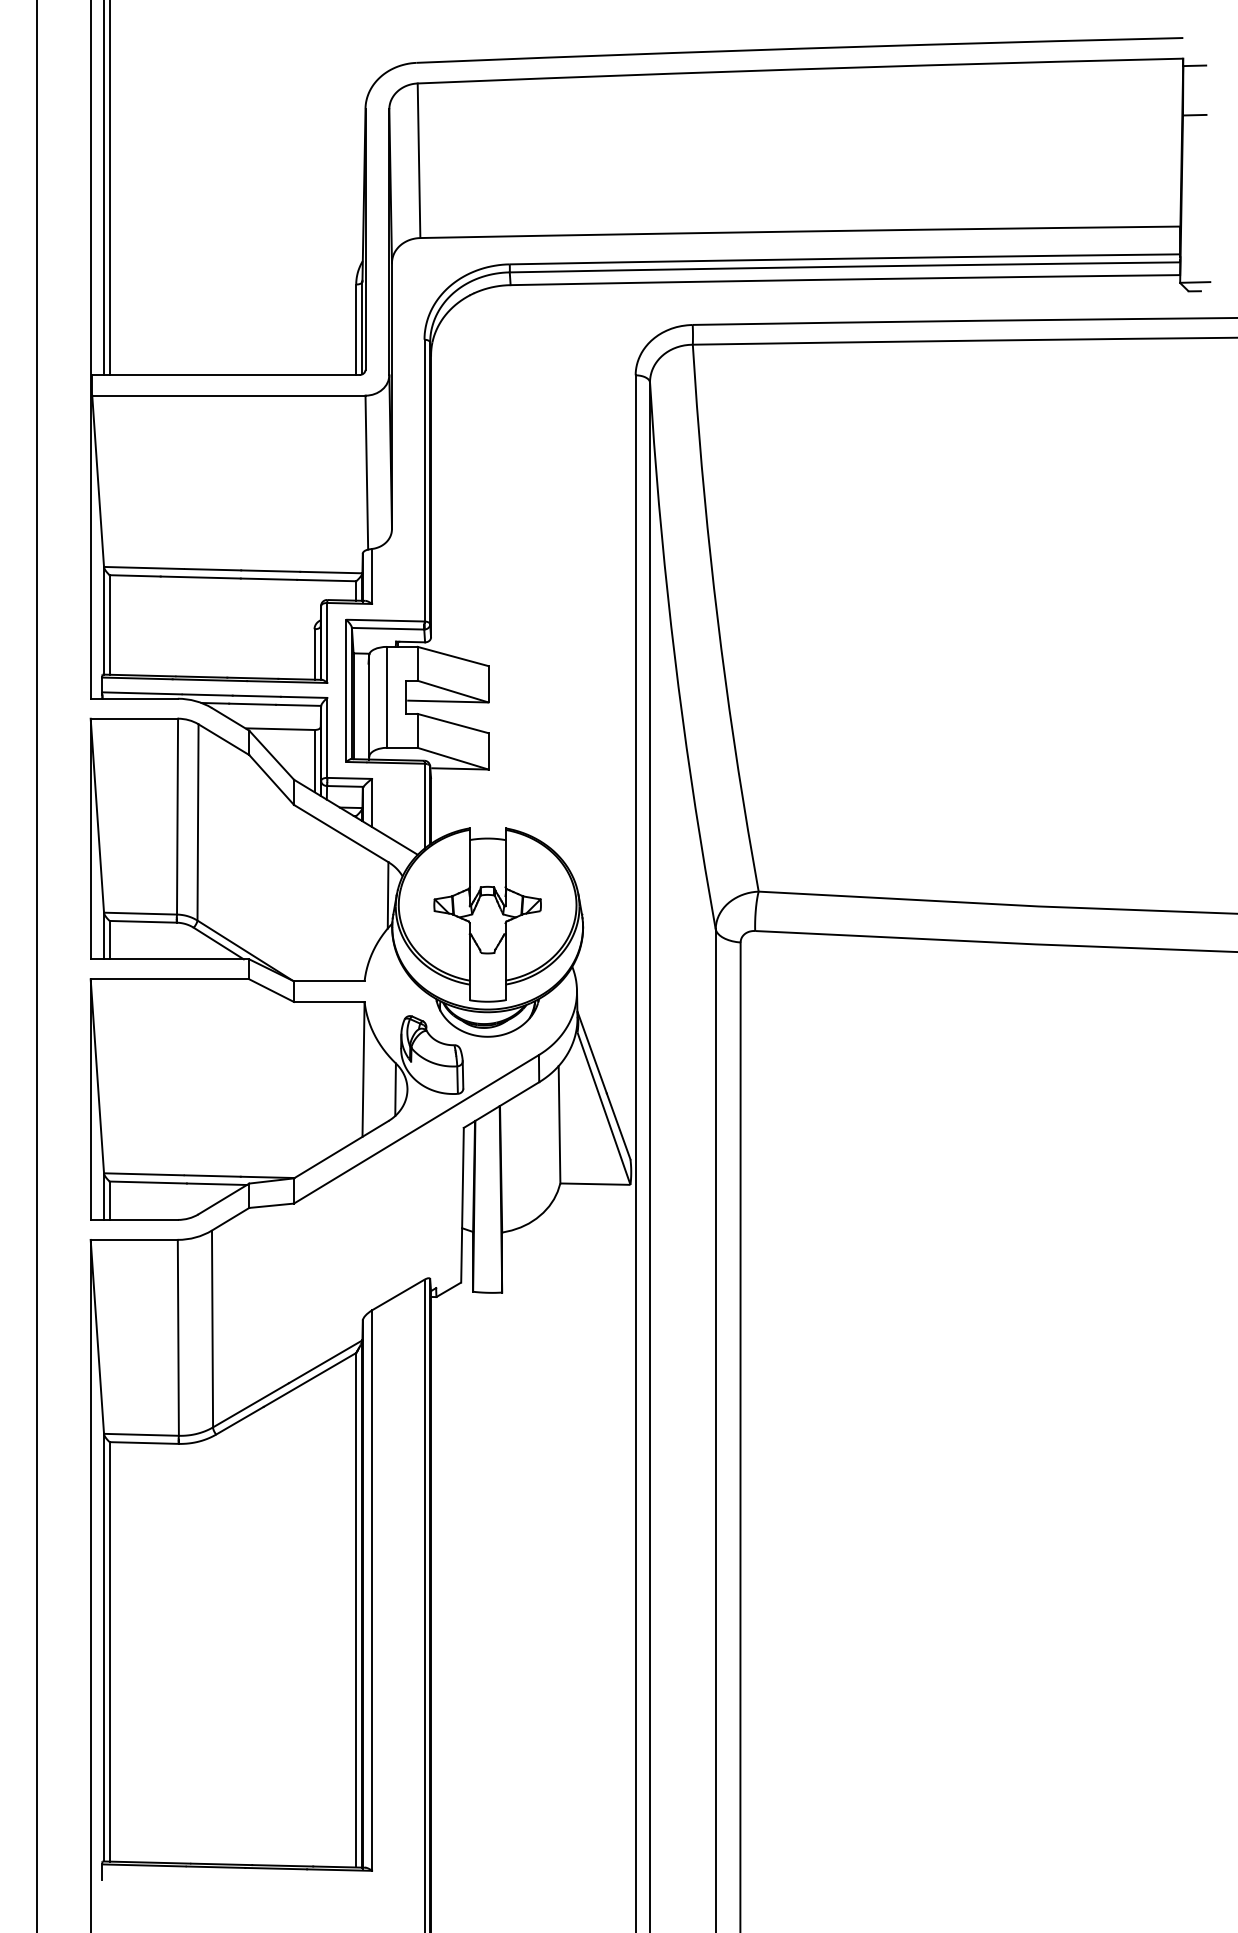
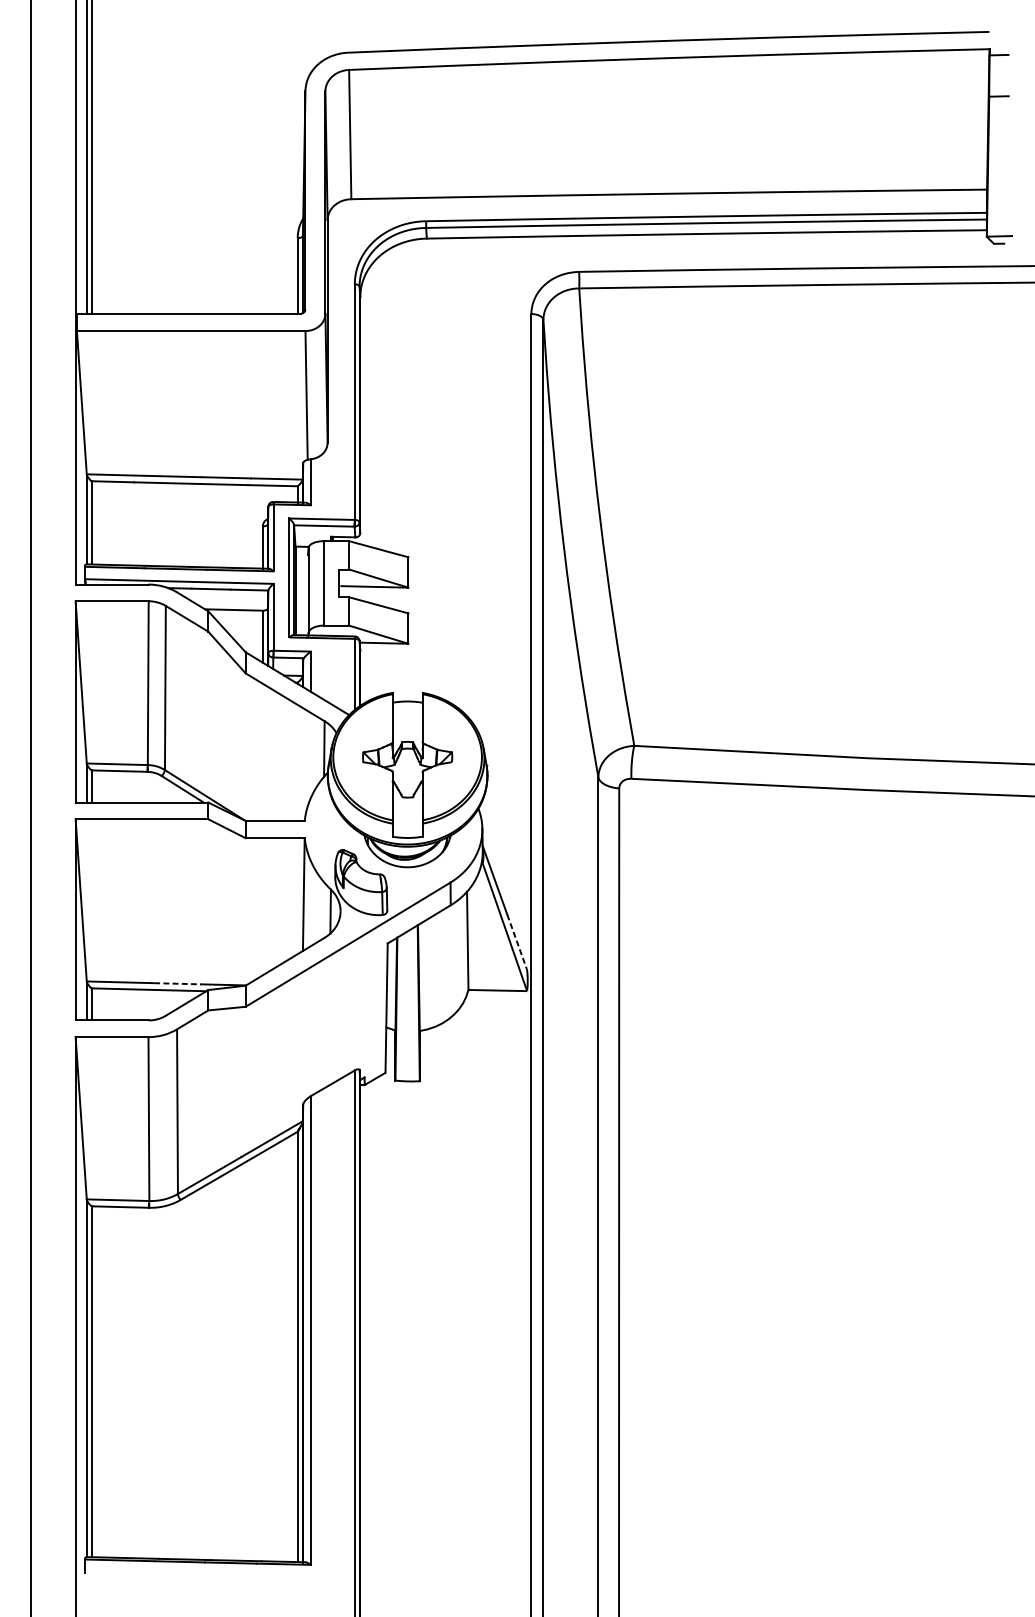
line: (618, 1127) -> (517, 943), solid -> dashed
line: (213, 1176) -> (178, 984), solid -> dashed

